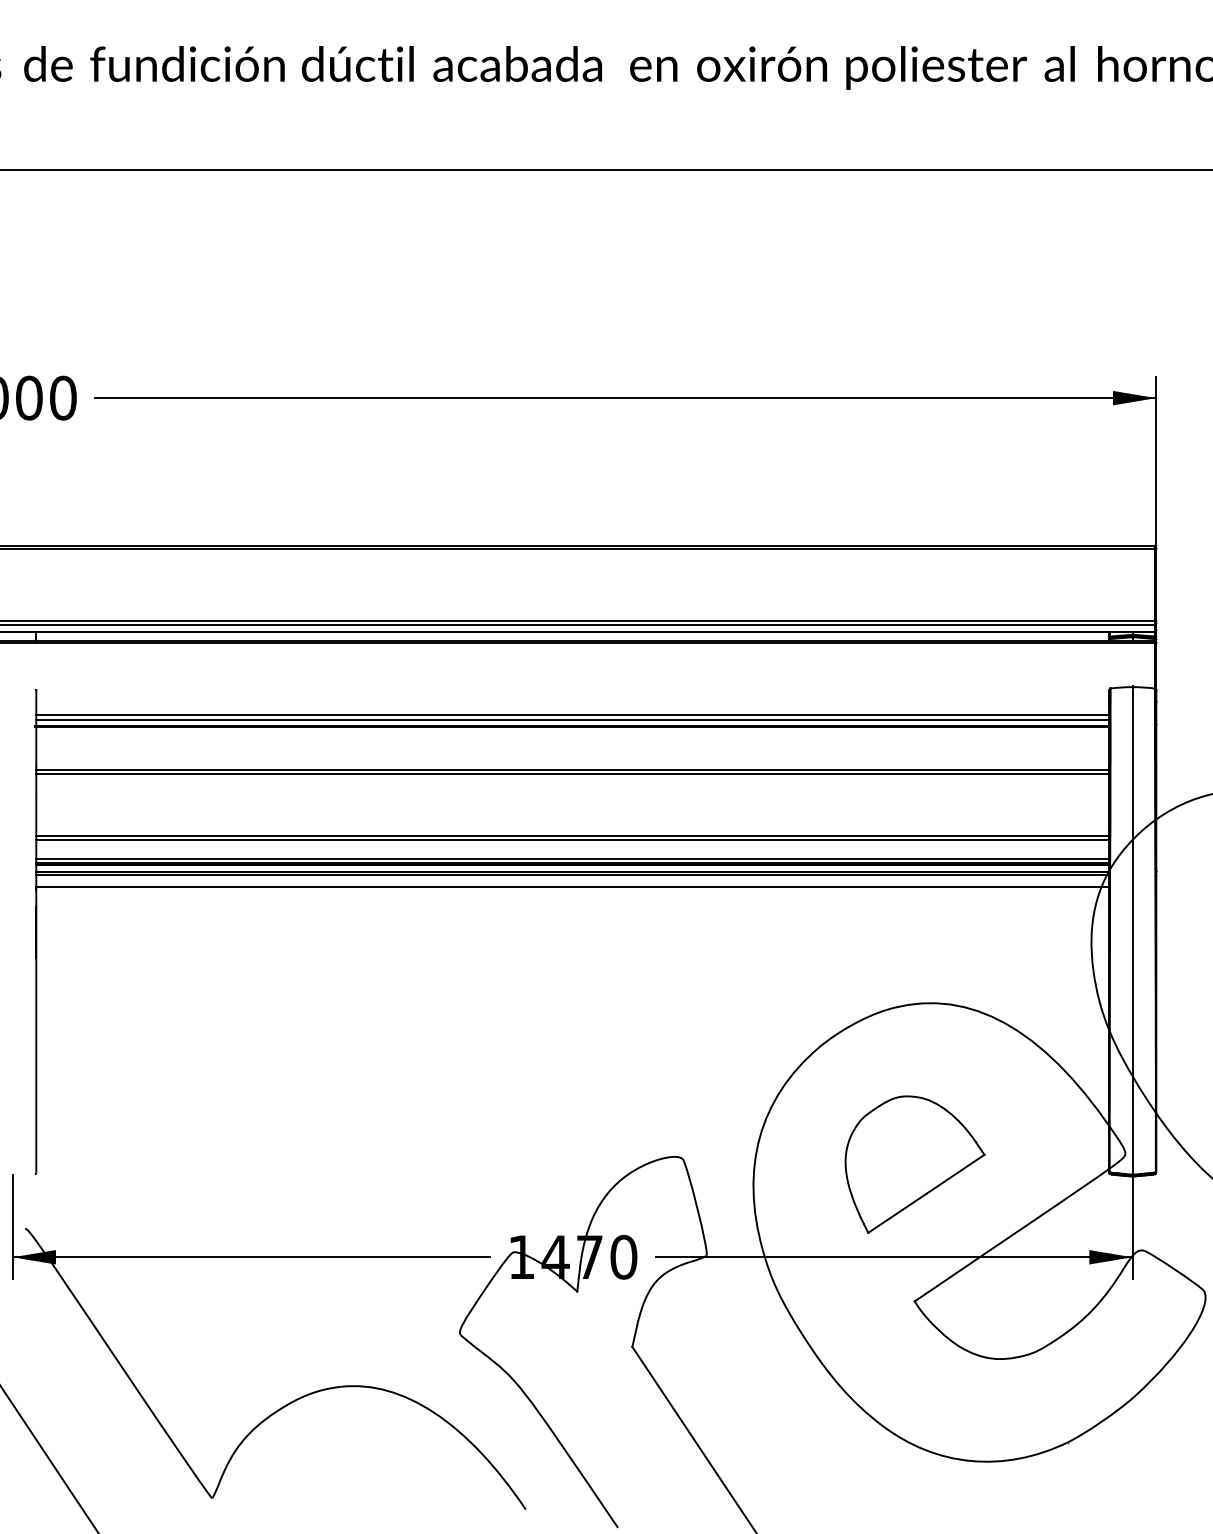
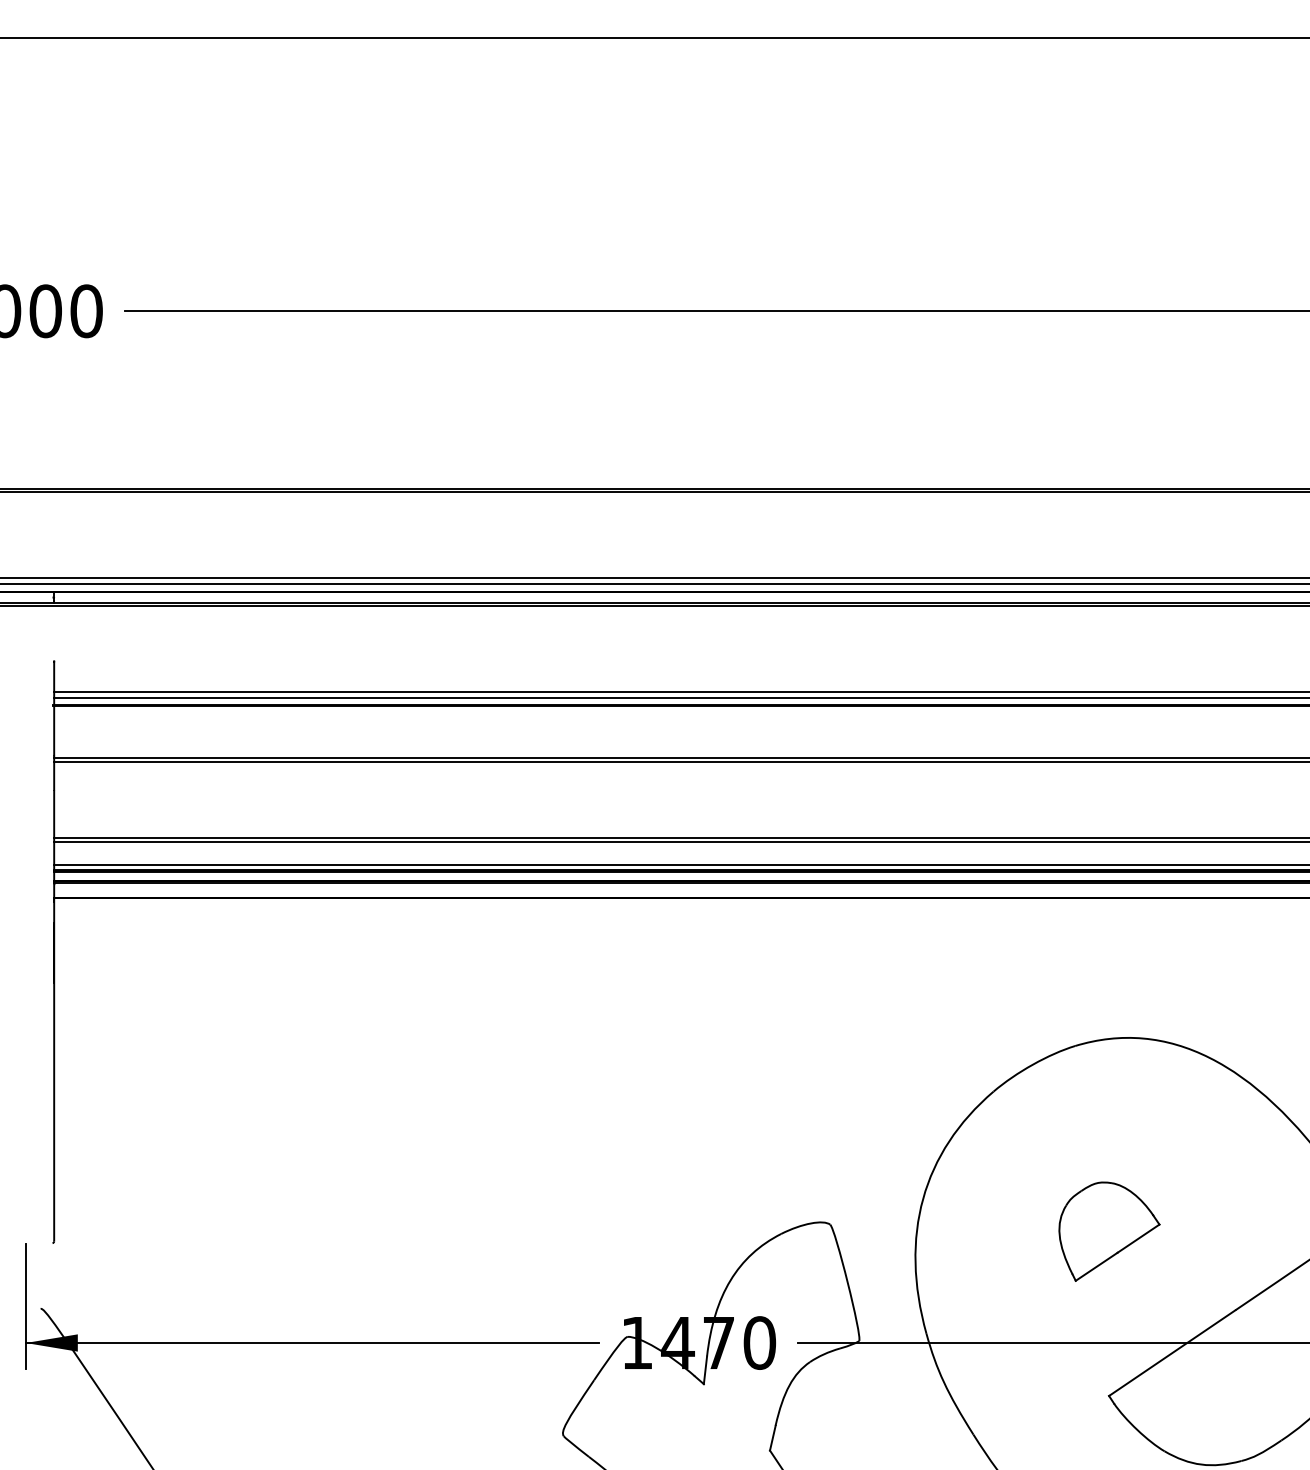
part: (914, 1164) -> (1108, 1231), size x0.6

